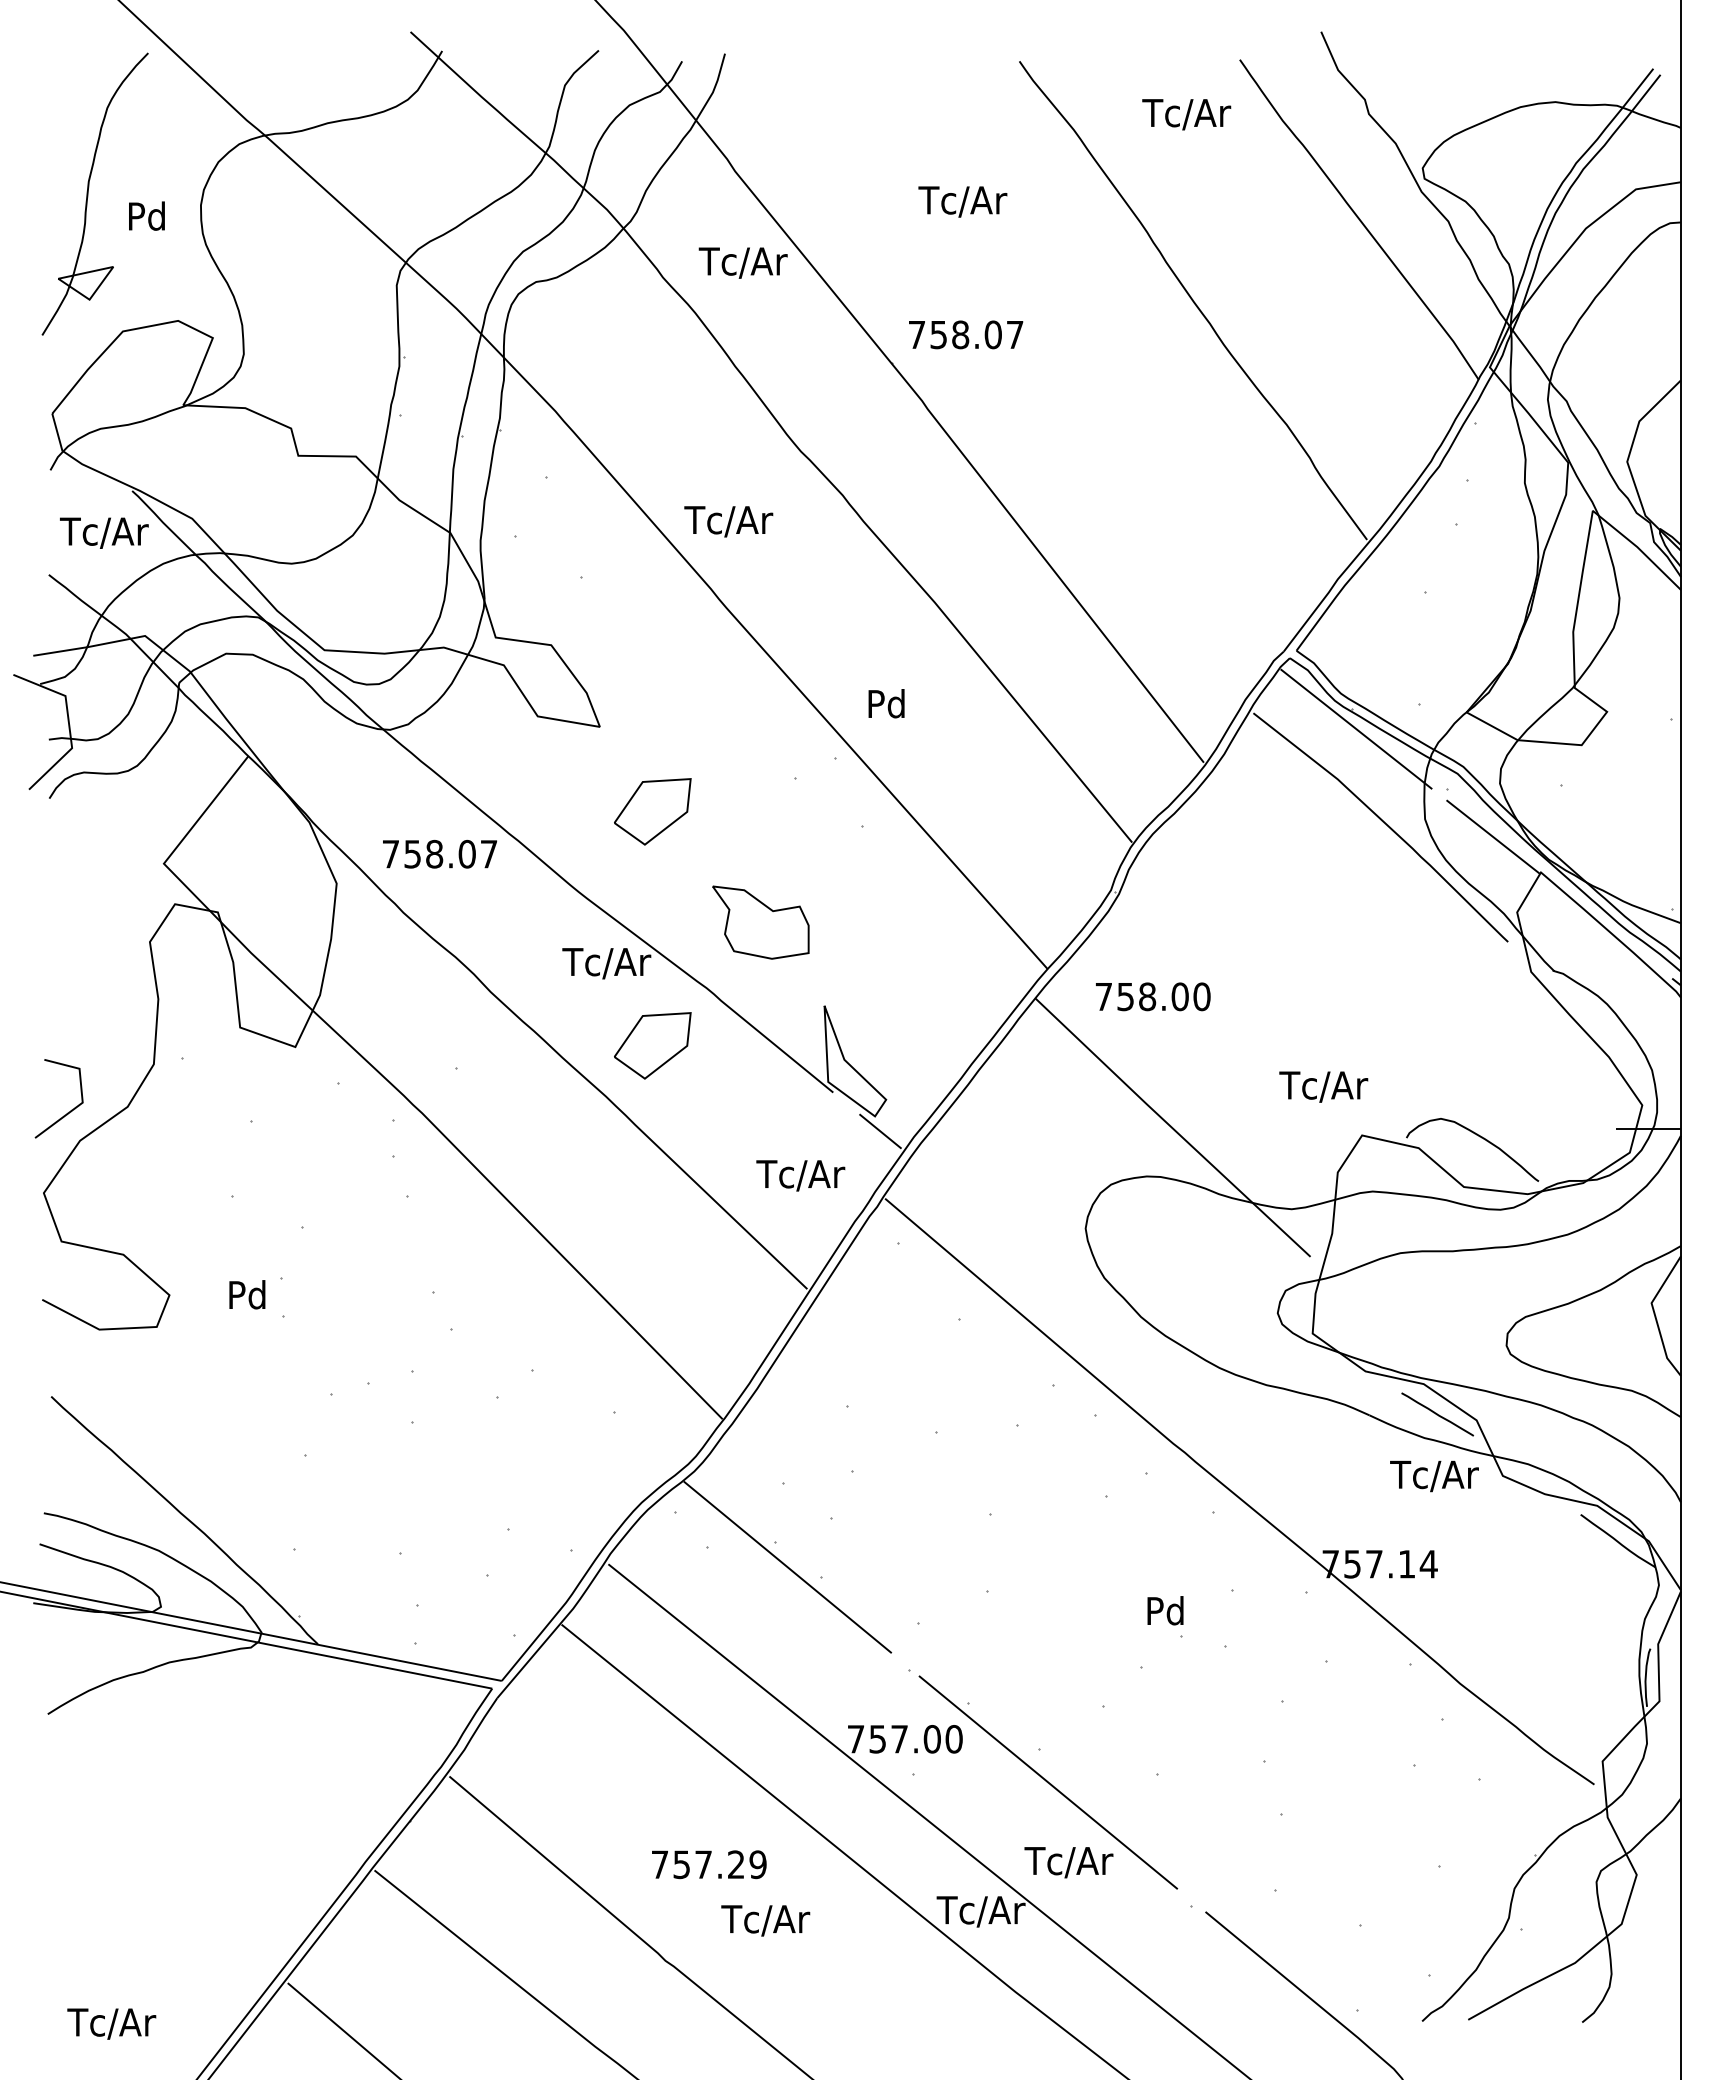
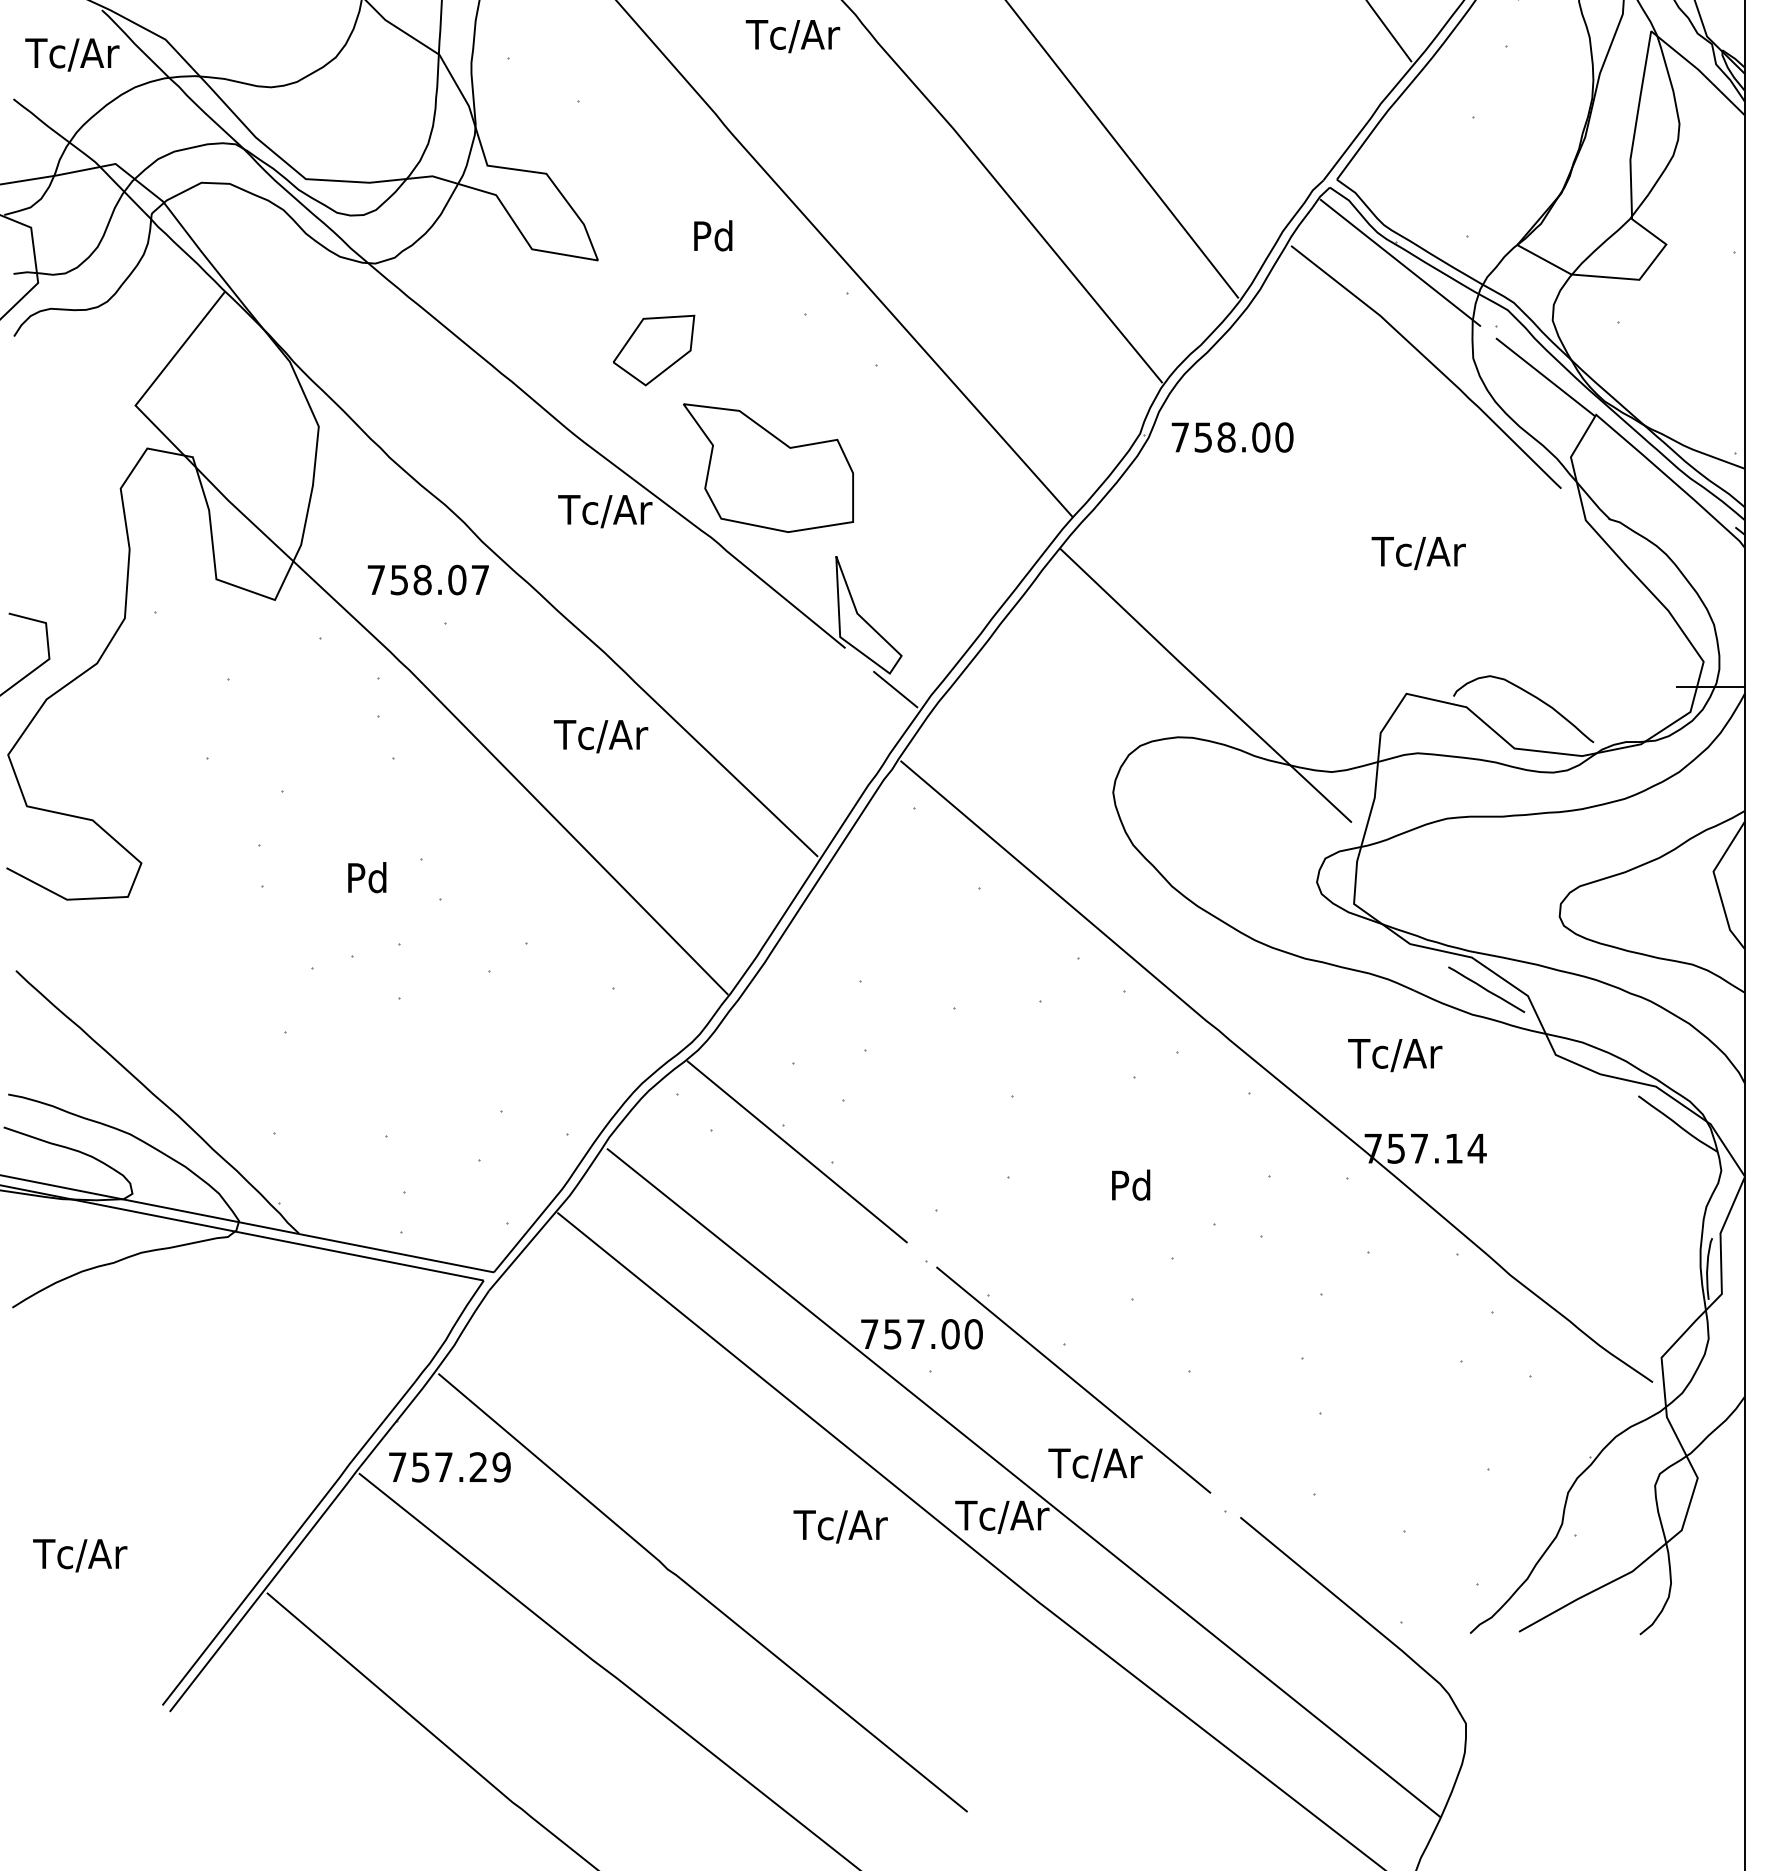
text: (728, 521) -> (792, 36), moved
text: (886, 703) -> (713, 235), moved
text: (440, 854) -> (428, 580), moved
part: (760, 922) -> (768, 467), size x1.67
text: (1153, 996) -> (1232, 437), moved
part: (652, 1045) -> (653, 598), removed
text: (1323, 1086) -> (1418, 552), moved
text: (800, 1175) -> (600, 736), moved
text: (247, 1294) -> (367, 877), moved
text: (1434, 1476) -> (1395, 1055), moved
text: (1165, 1610) -> (1131, 1184), moved
text: (709, 1864) -> (450, 1467), moved
text: (765, 1920) -> (840, 1526), moved
text: (111, 2023) -> (79, 1555), moved

